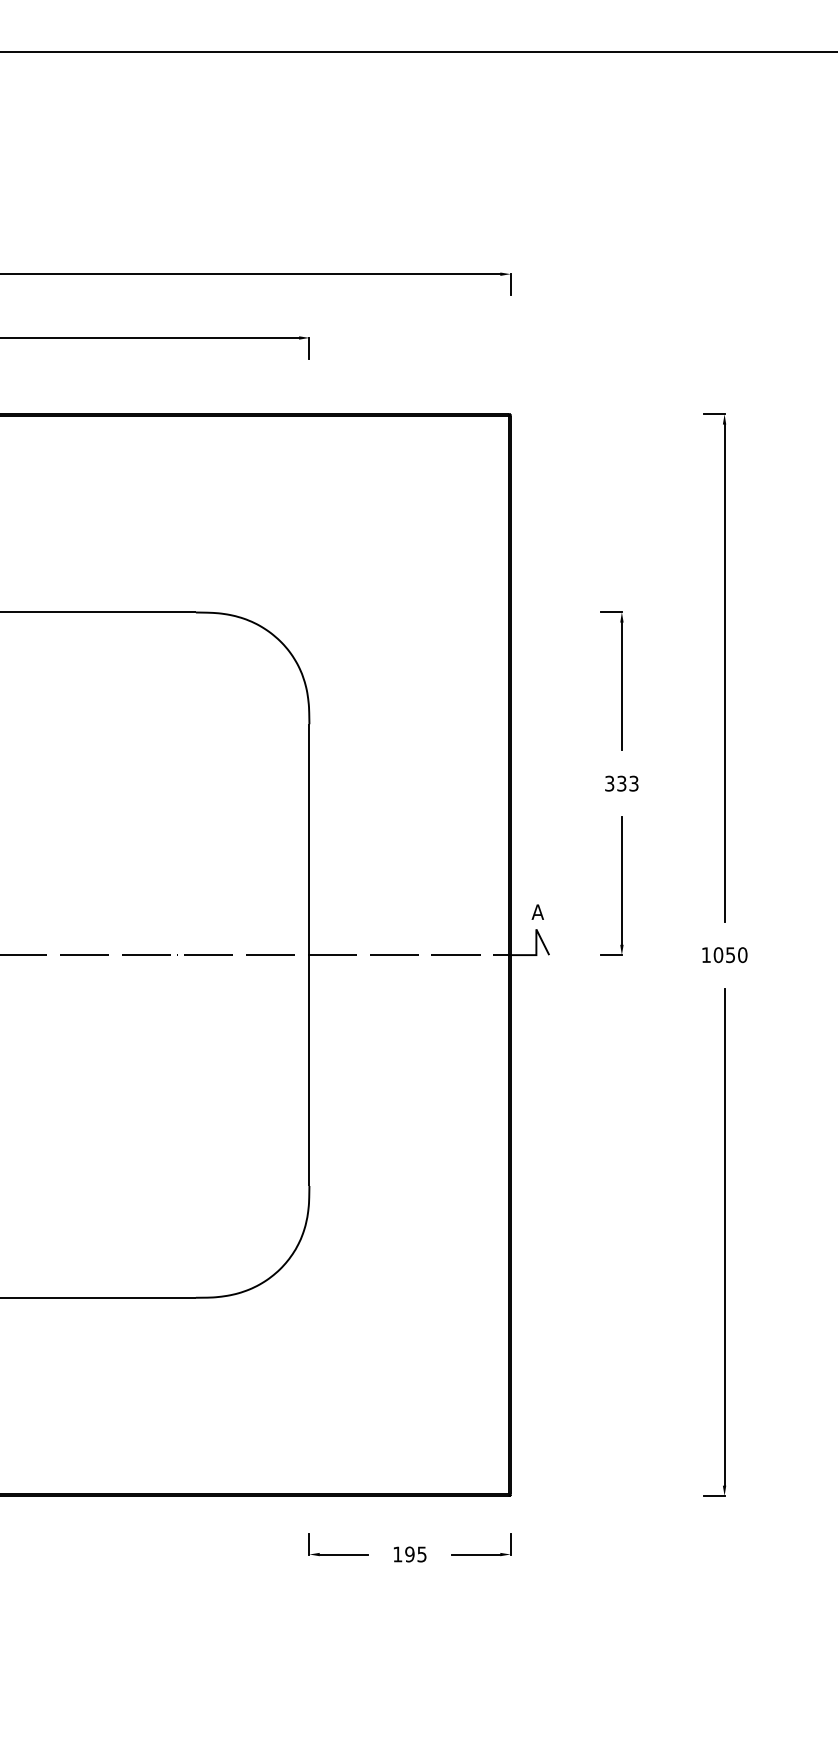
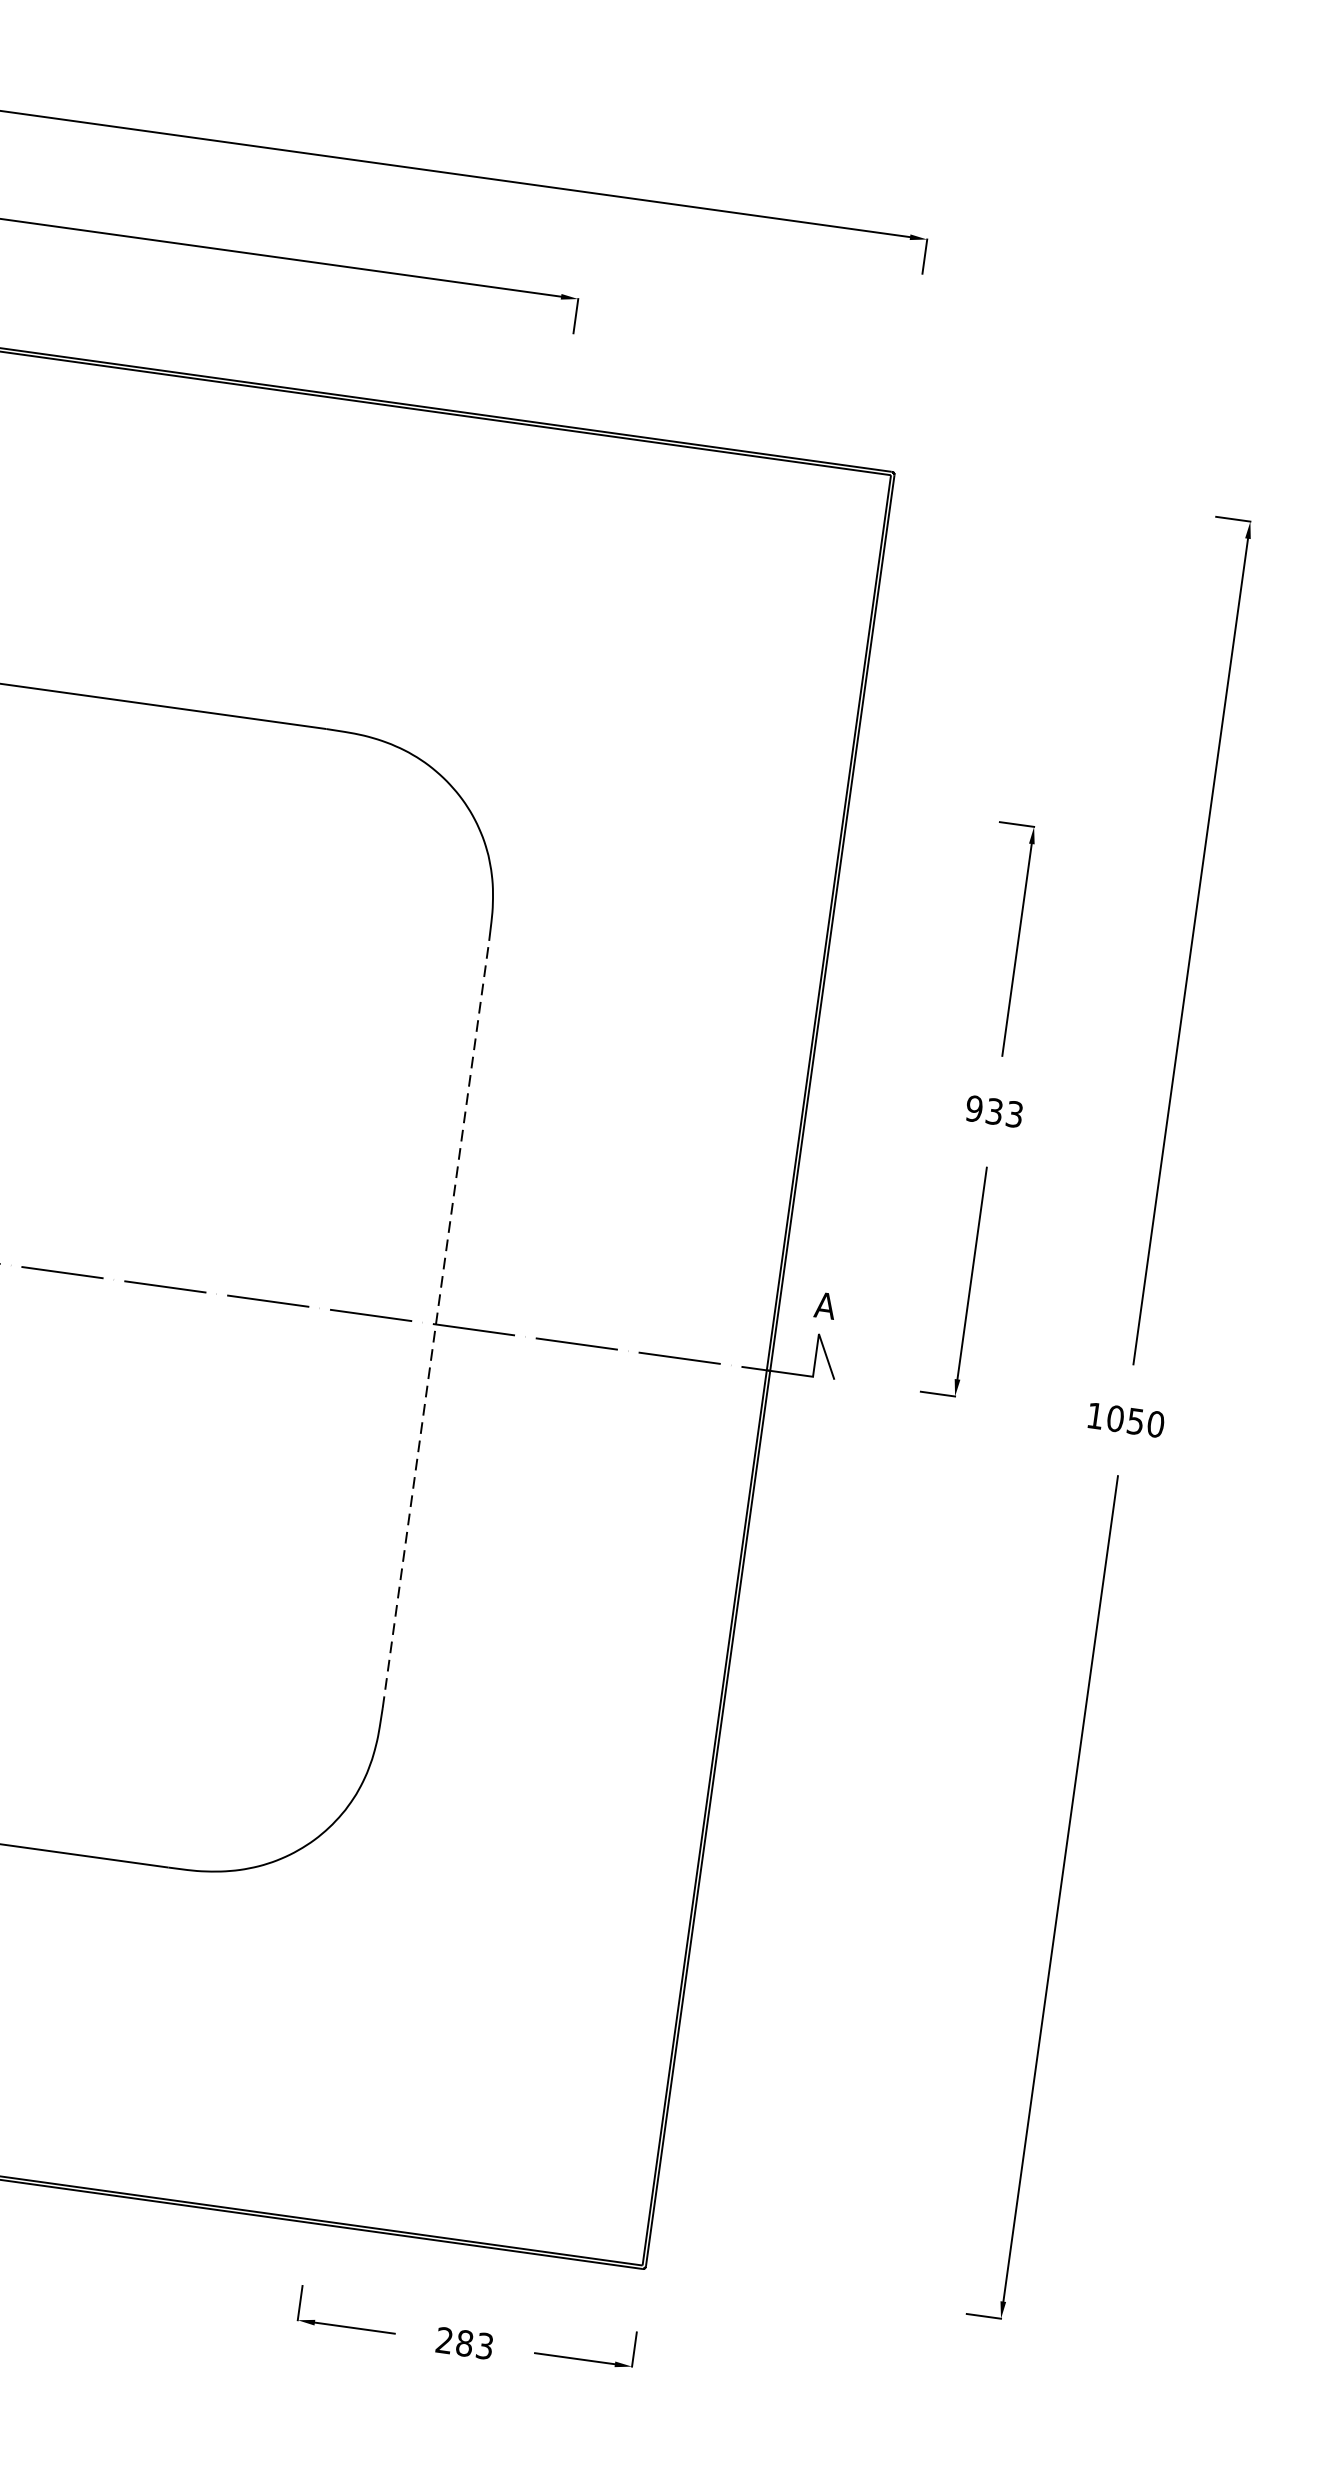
text: (609, 783) -> (974, 1108), 333 -> 933
line: (309, 955) -> (435, 1325), solid -> dashed
text: (409, 1554) -> (464, 2343), 195 -> 283

